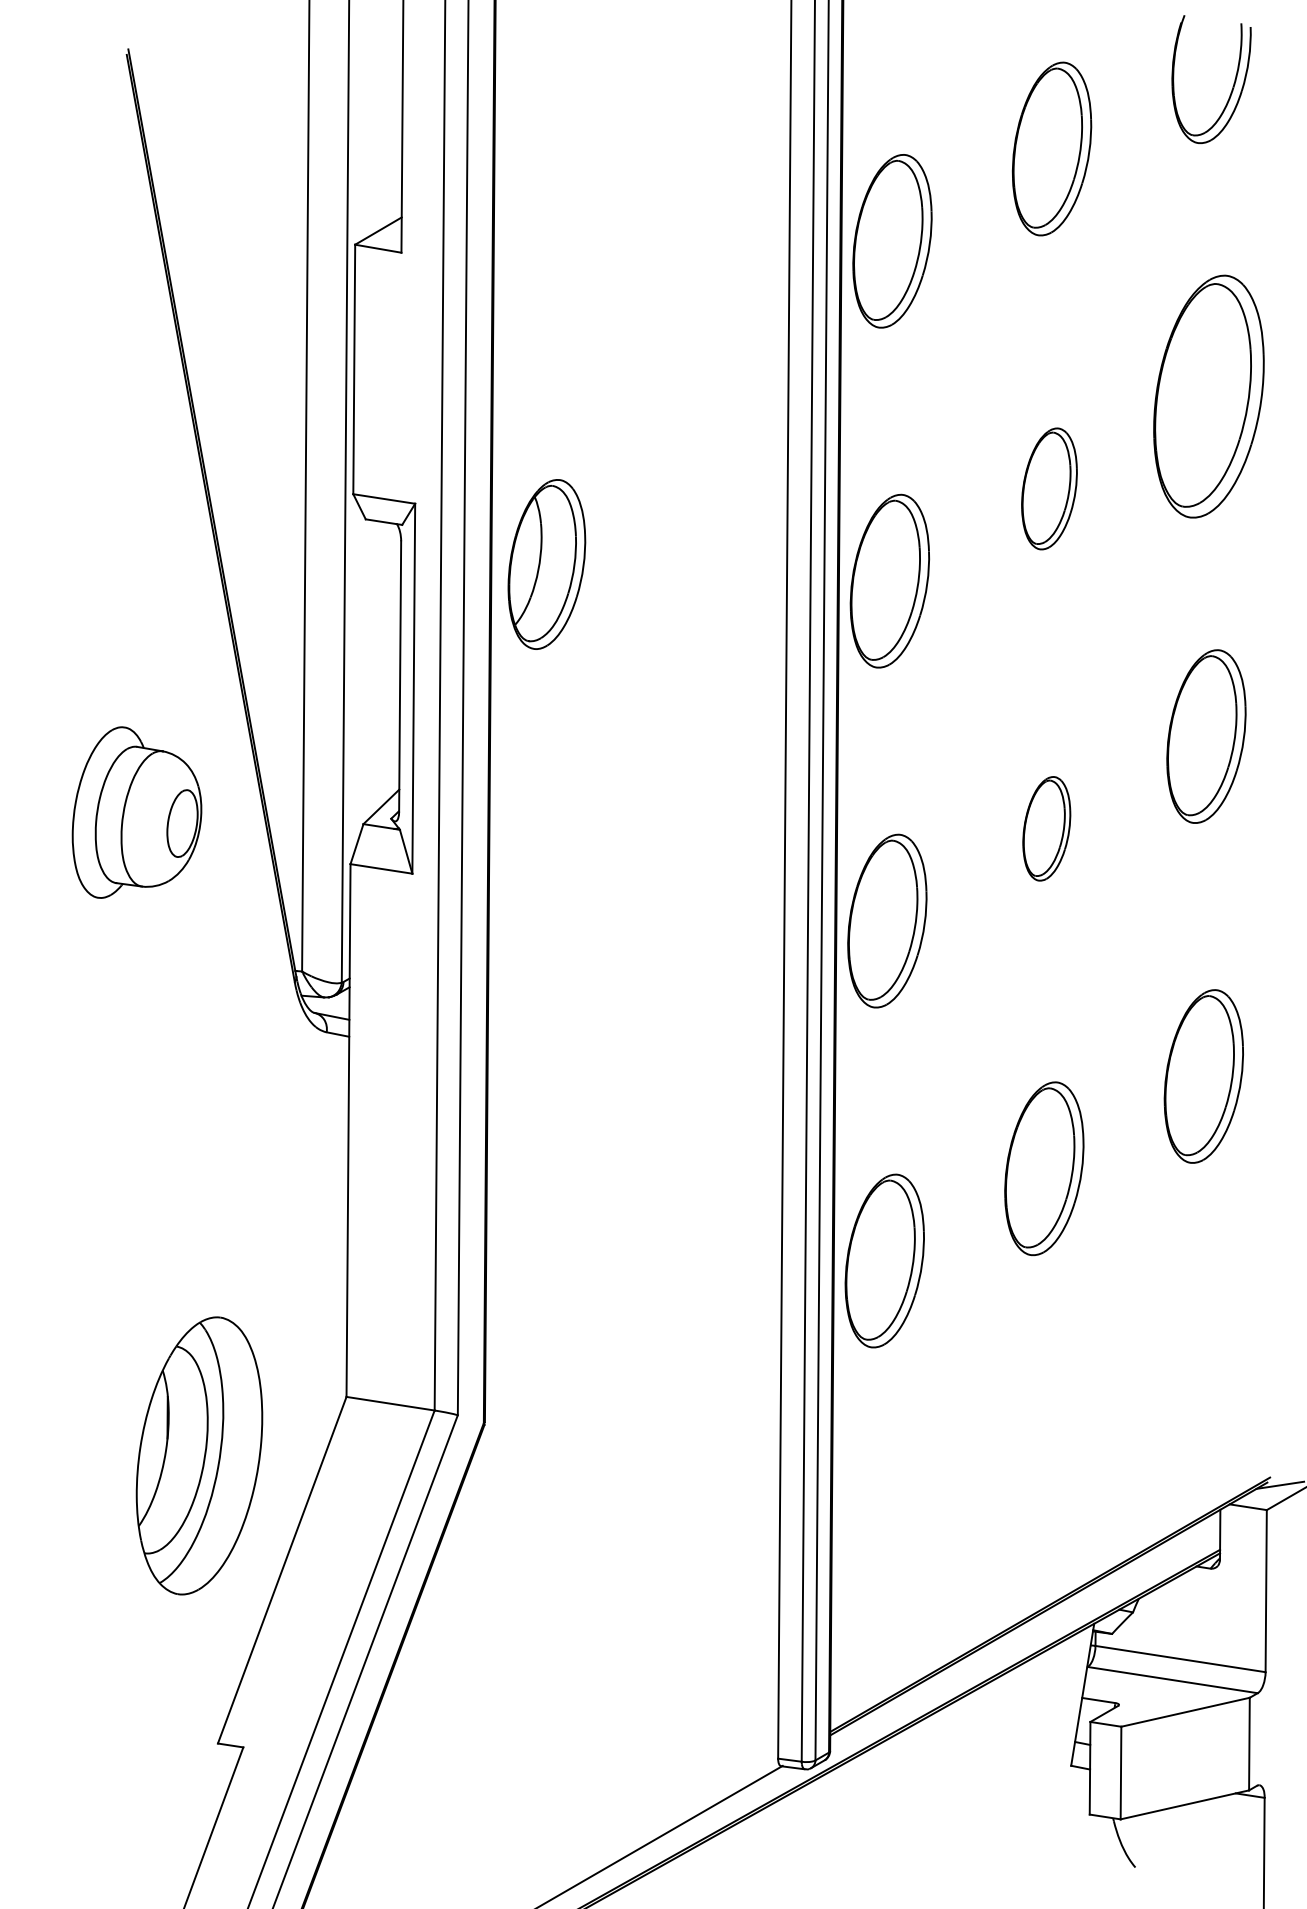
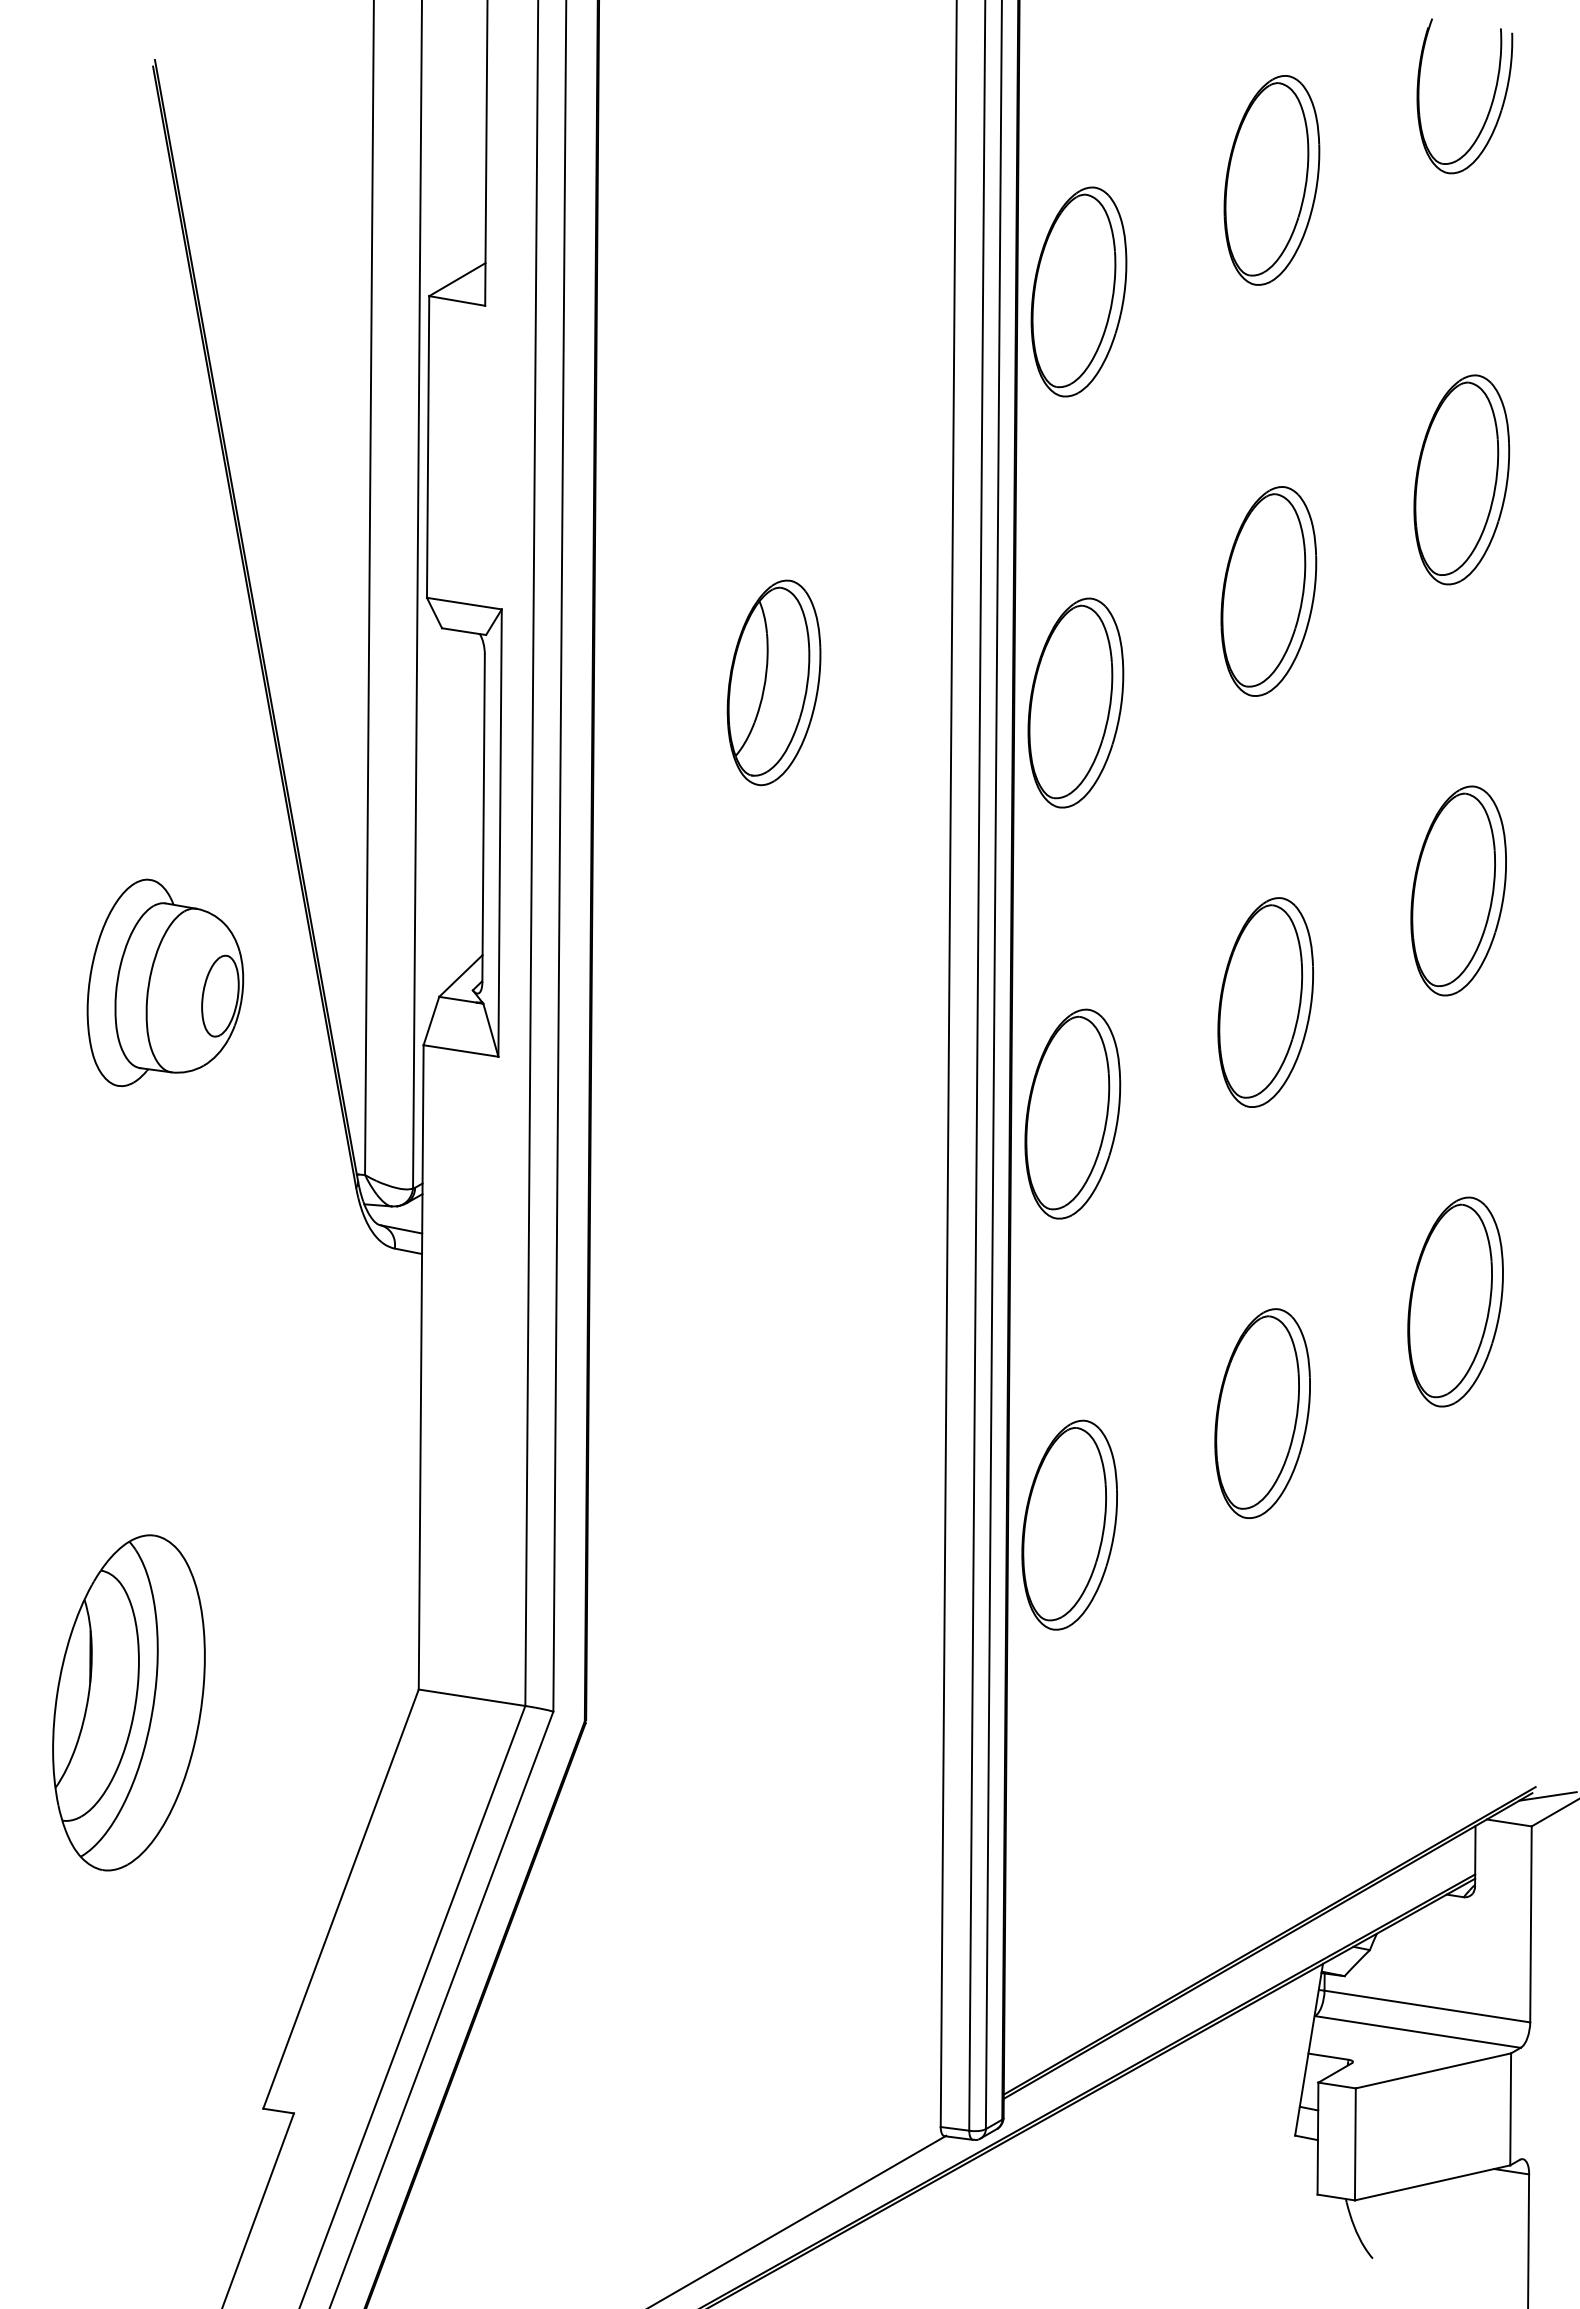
part: (1208, 396) -> (1461, 479), size x0.71
part: (1049, 488) -> (1268, 591), size x1.43
part: (546, 564) -> (773, 682), moved
part: (1046, 828) -> (1265, 1002), size x1.67
part: (199, 1455) -> (128, 1702), moved

